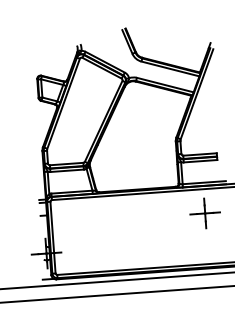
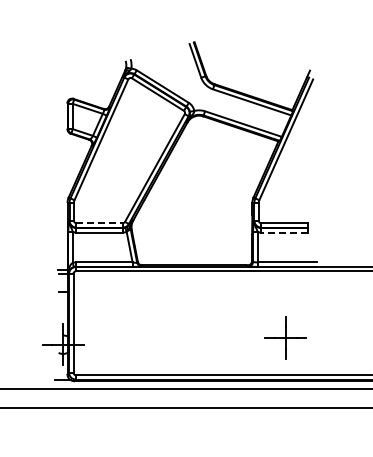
line: (199, 161) -> (283, 232), solid -> dashed
line: (67, 164) -> (100, 223), solid -> dashed
part: (204, 213) -> (285, 337), moved

